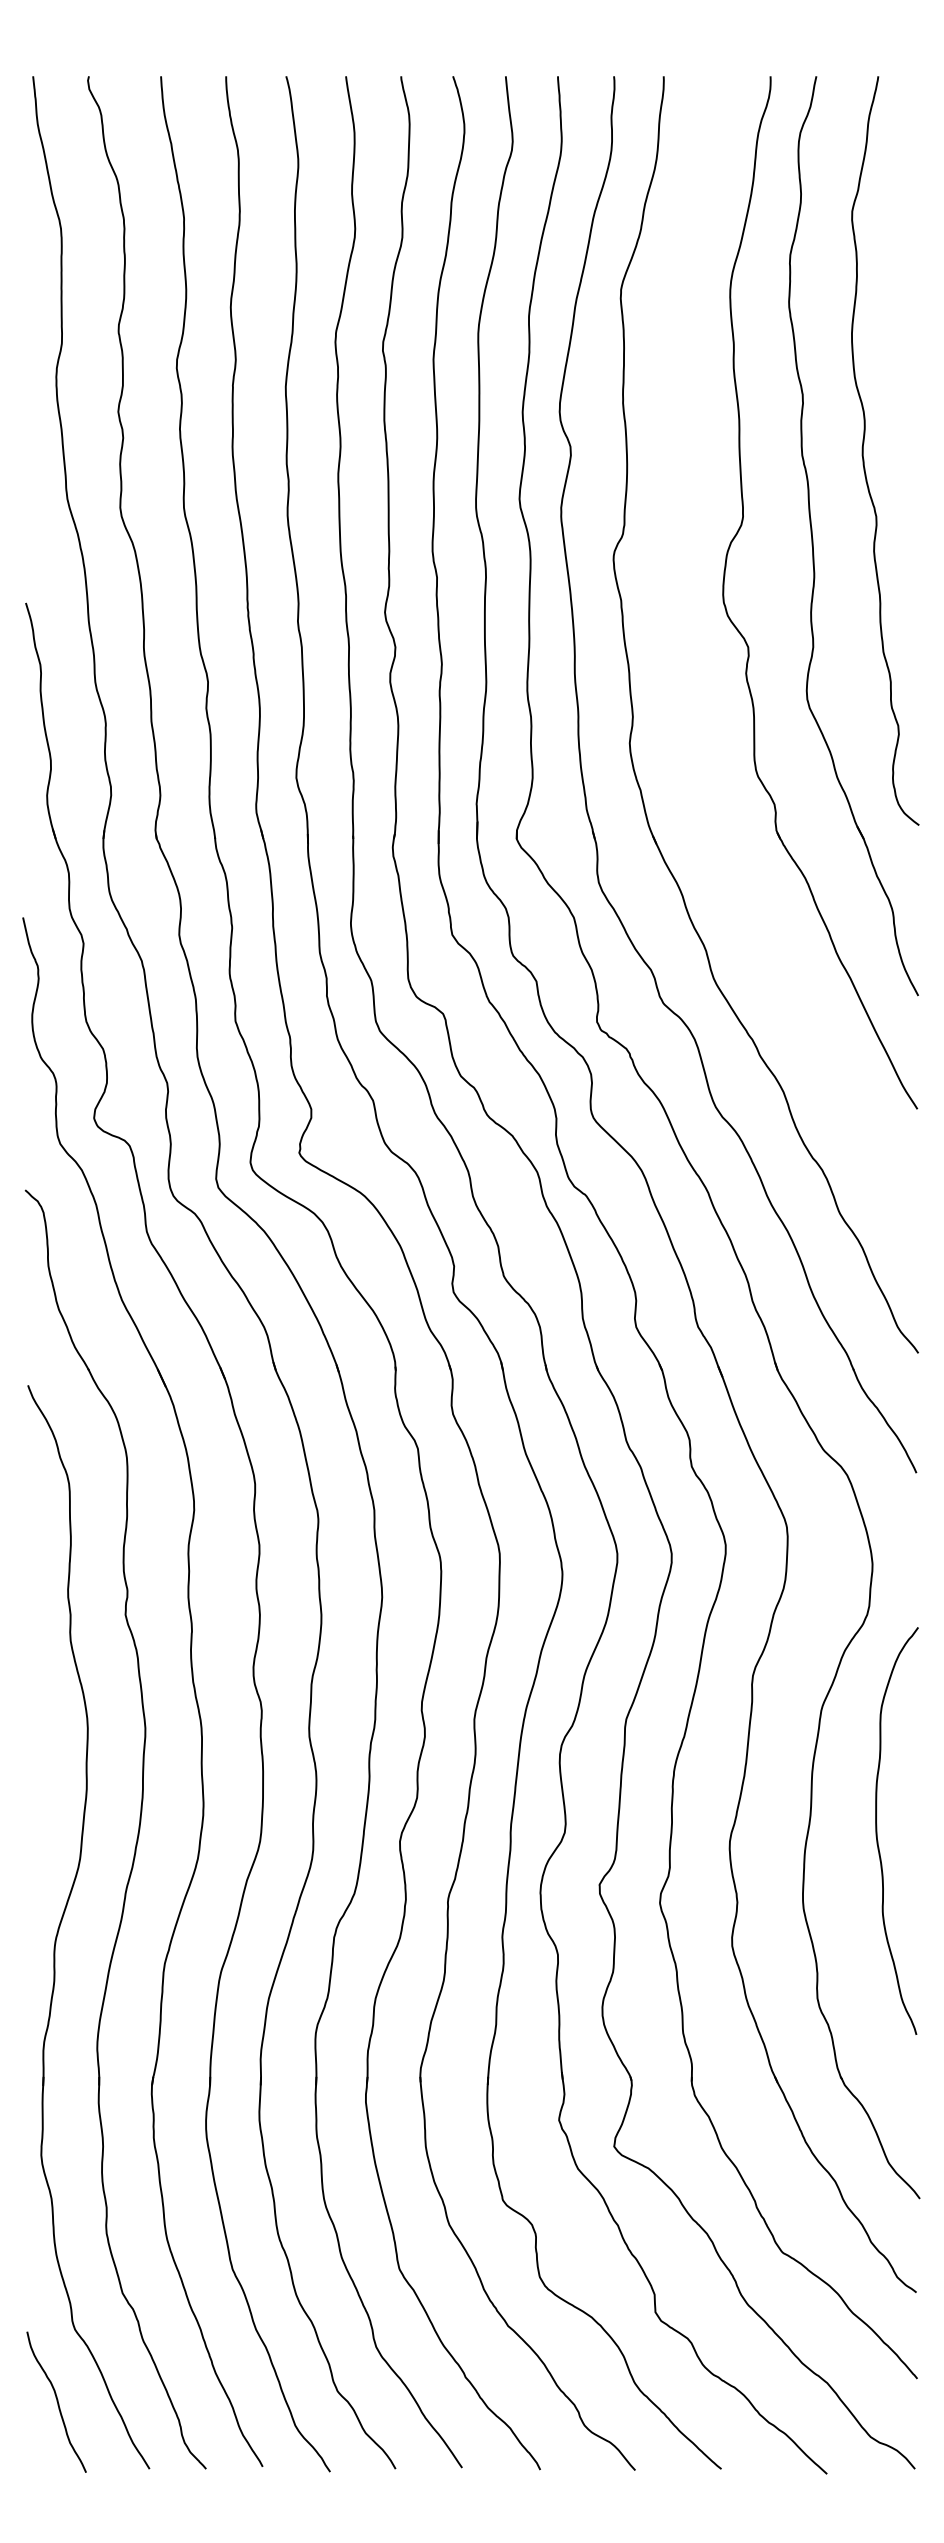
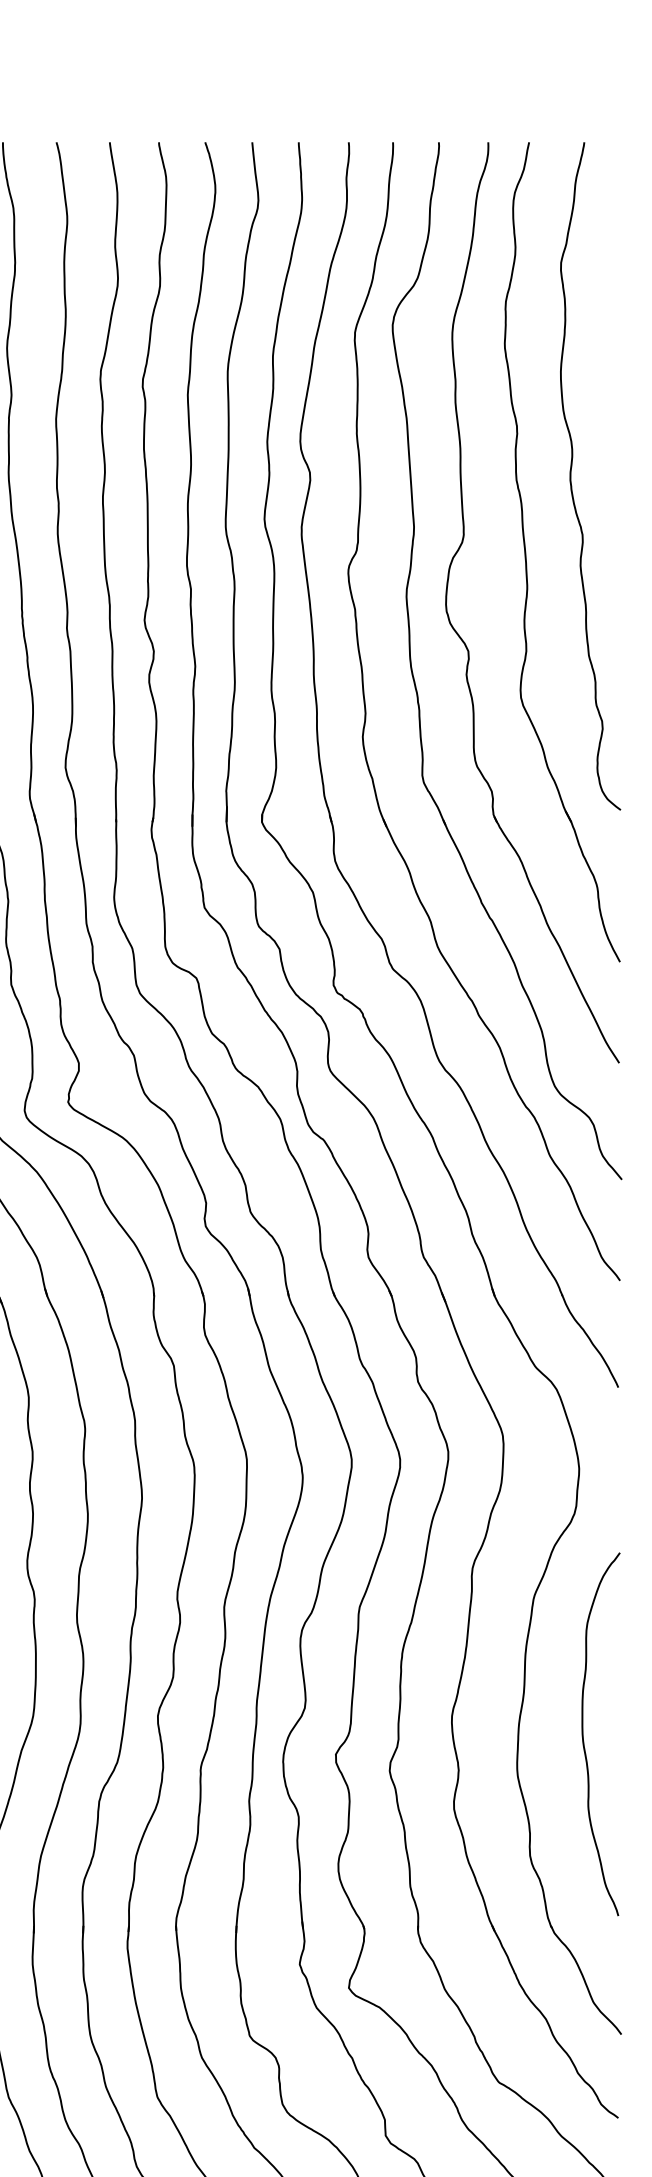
part: (688, 679) -> (415, 680), added
curve: (877, 1830) -> (583, 1733), moved

